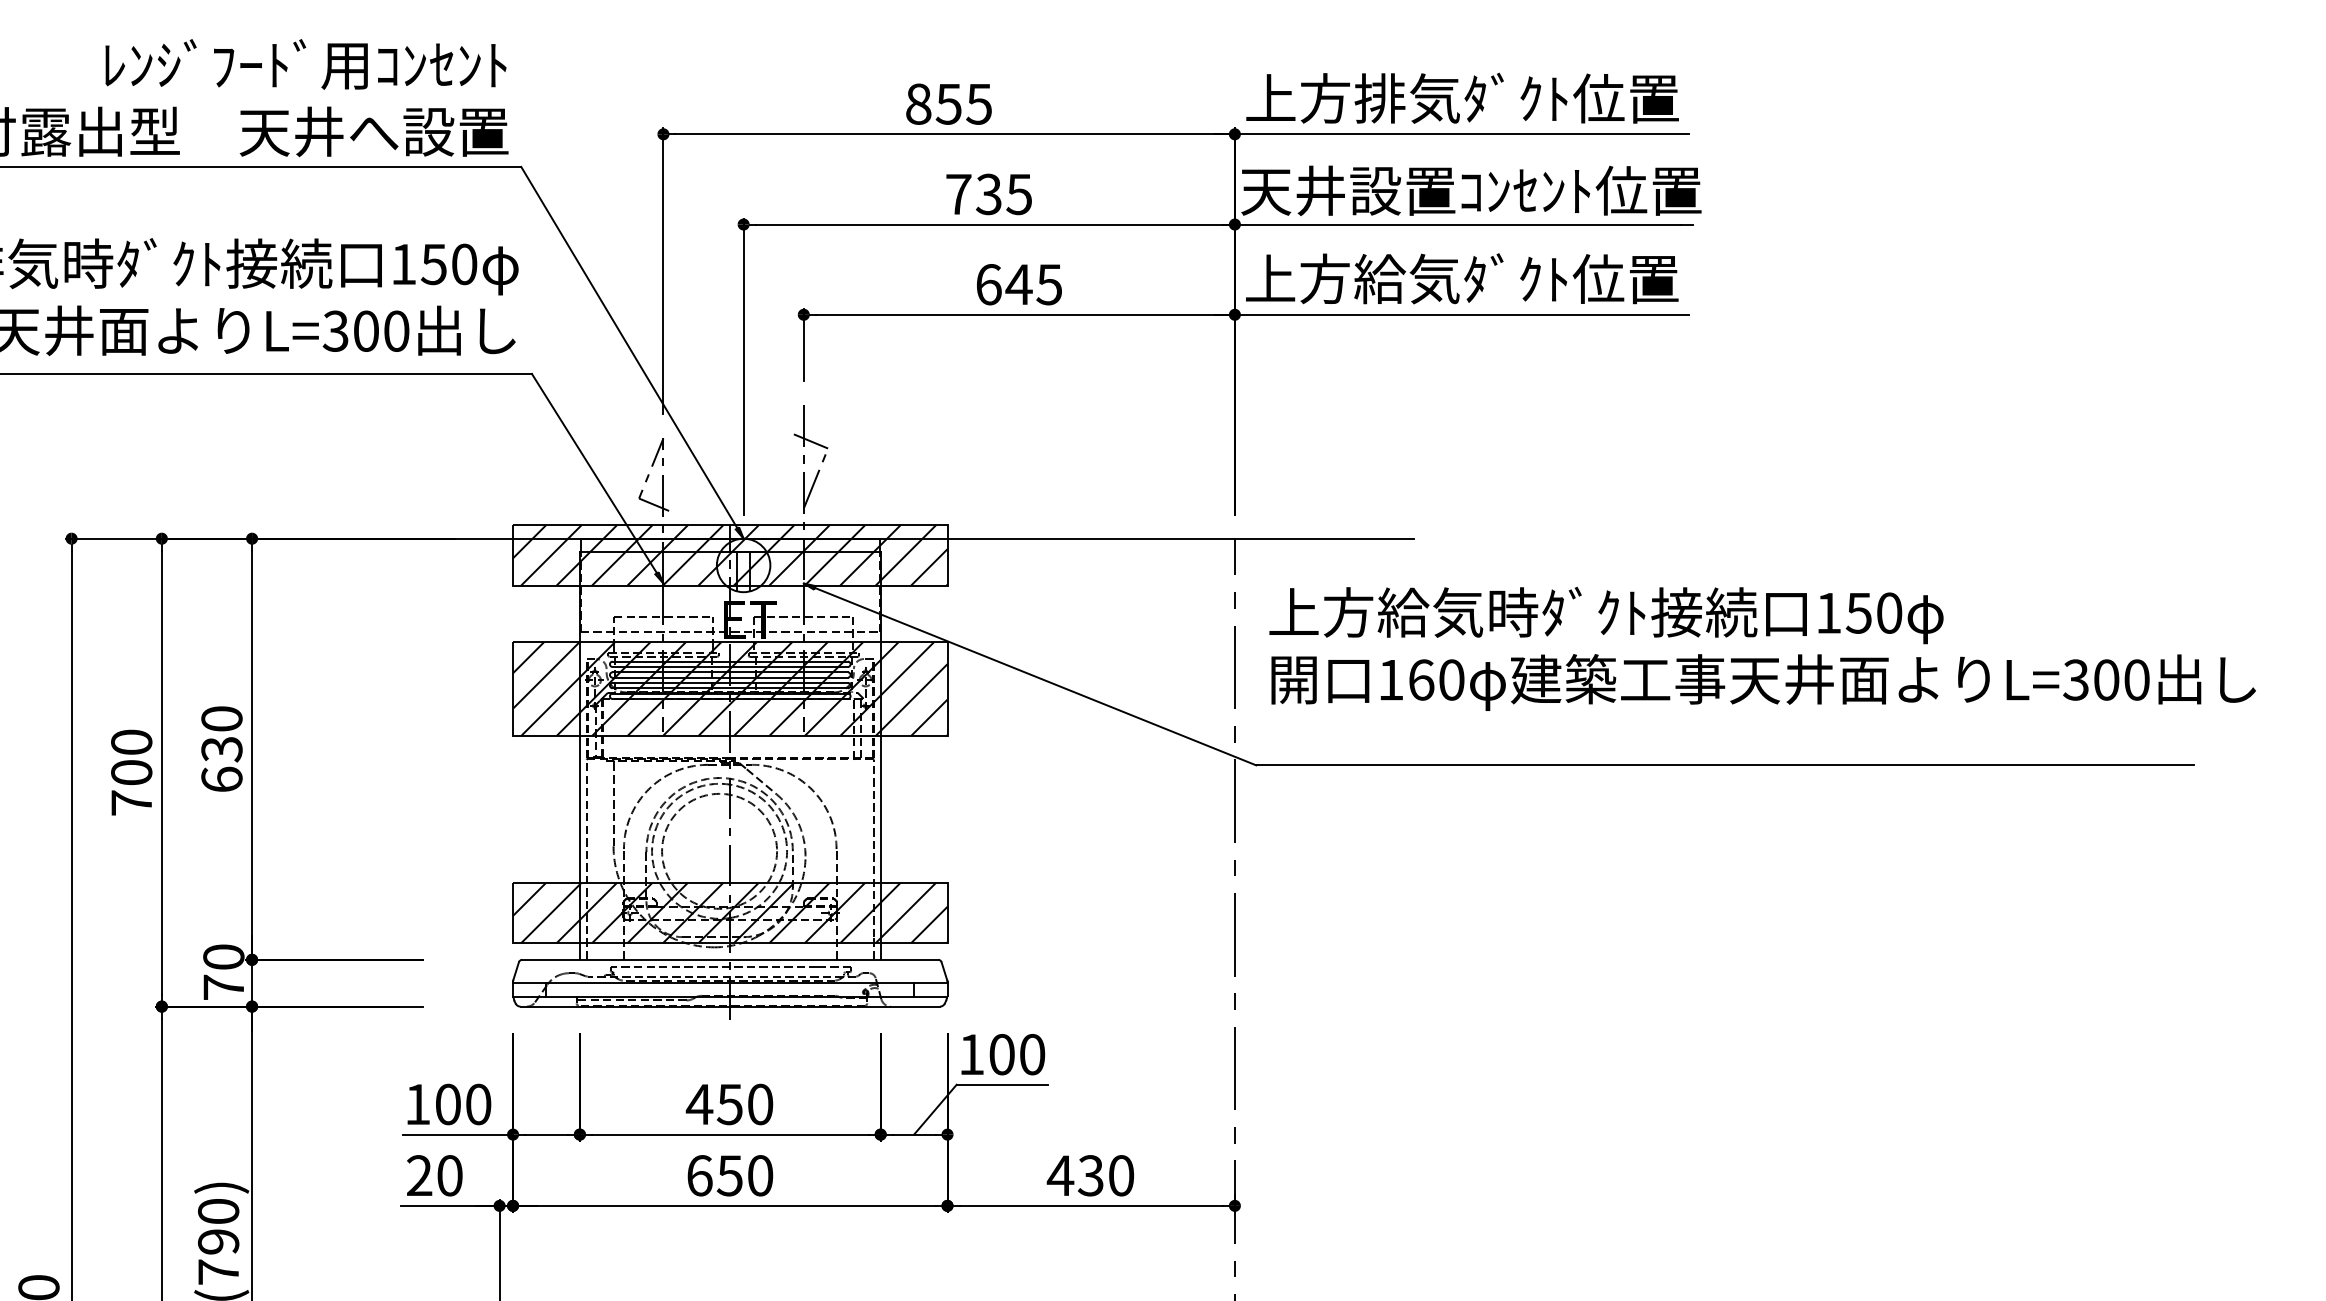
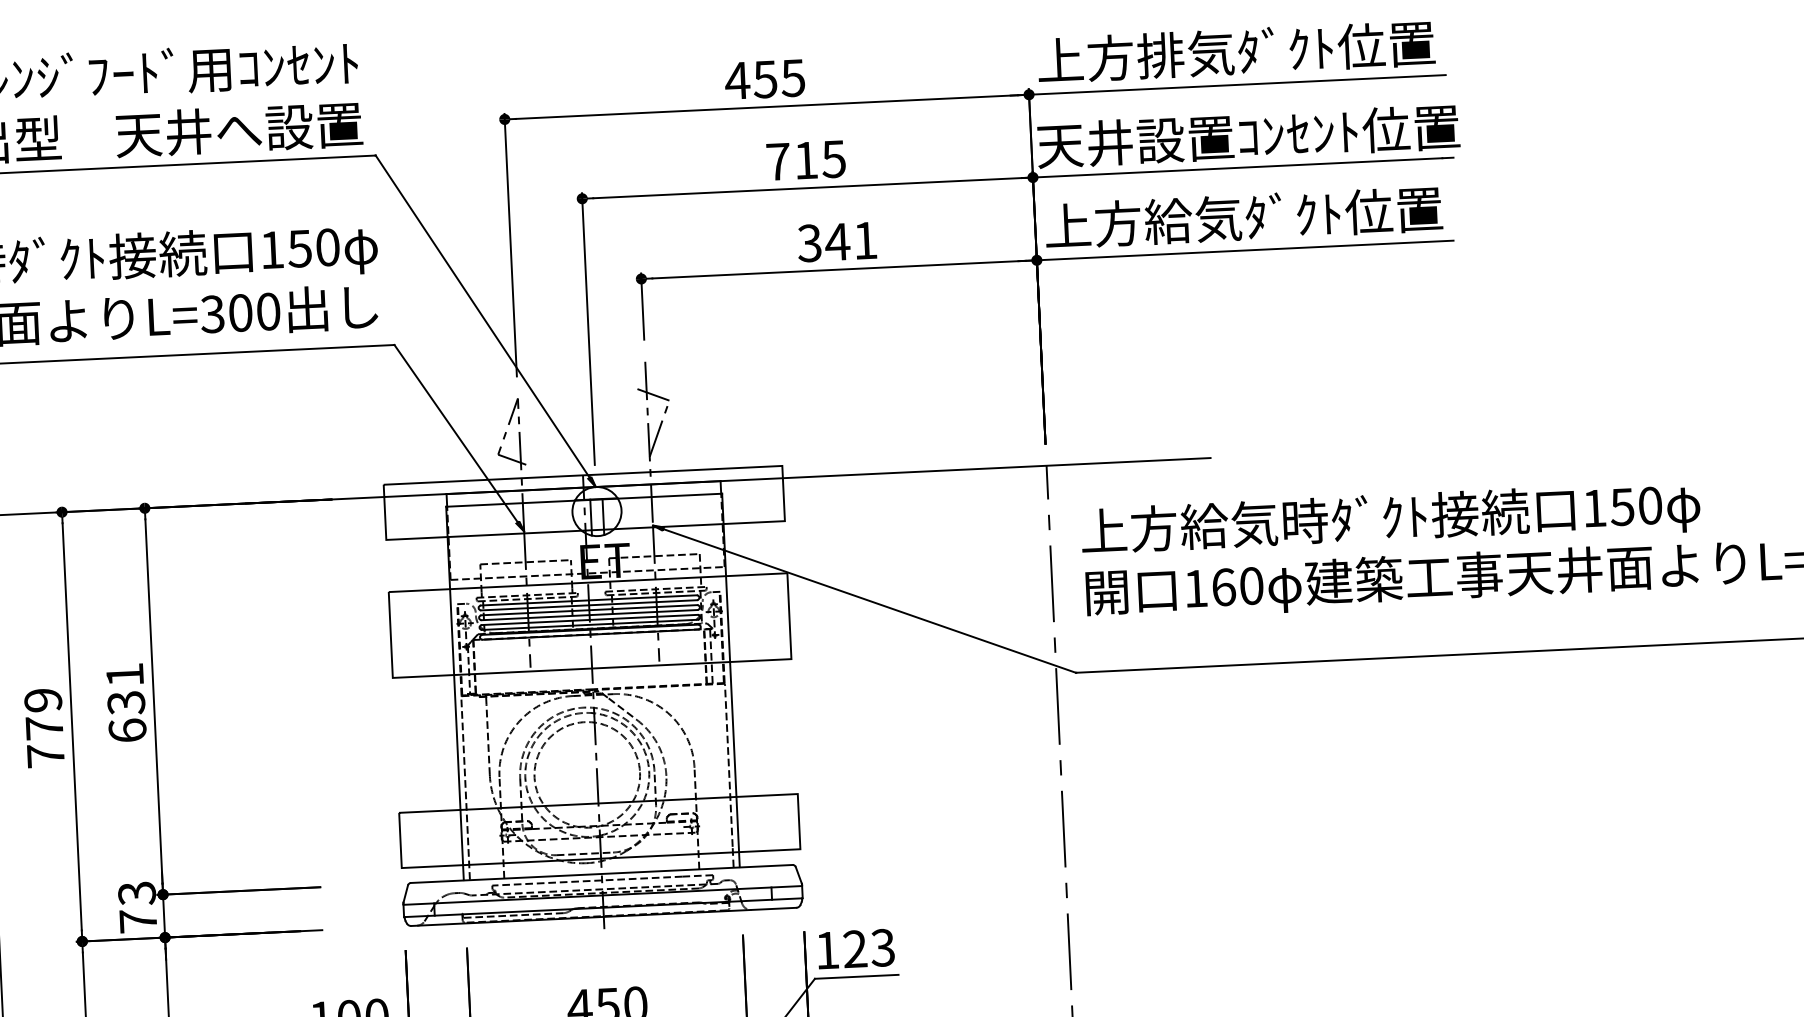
text: (918, 103) -> (737, 80), 855 -> 455
text: (988, 194) -> (805, 160), 735 -> 715
text: (1018, 284) -> (837, 241), 645 -> 341
hatch: (730, 555) -> (584, 503), removed
hatch: (730, 688) -> (590, 625), removed
text: (221, 718) -> (124, 674), 630 -> 631
text: (131, 757) -> (43, 714), 700 -> 779
hatch: (730, 912) -> (599, 830), removed
text: (223, 957) -> (136, 893), 70 -> 73
text: (1017, 1054) -> (869, 948), 100 -> 123

